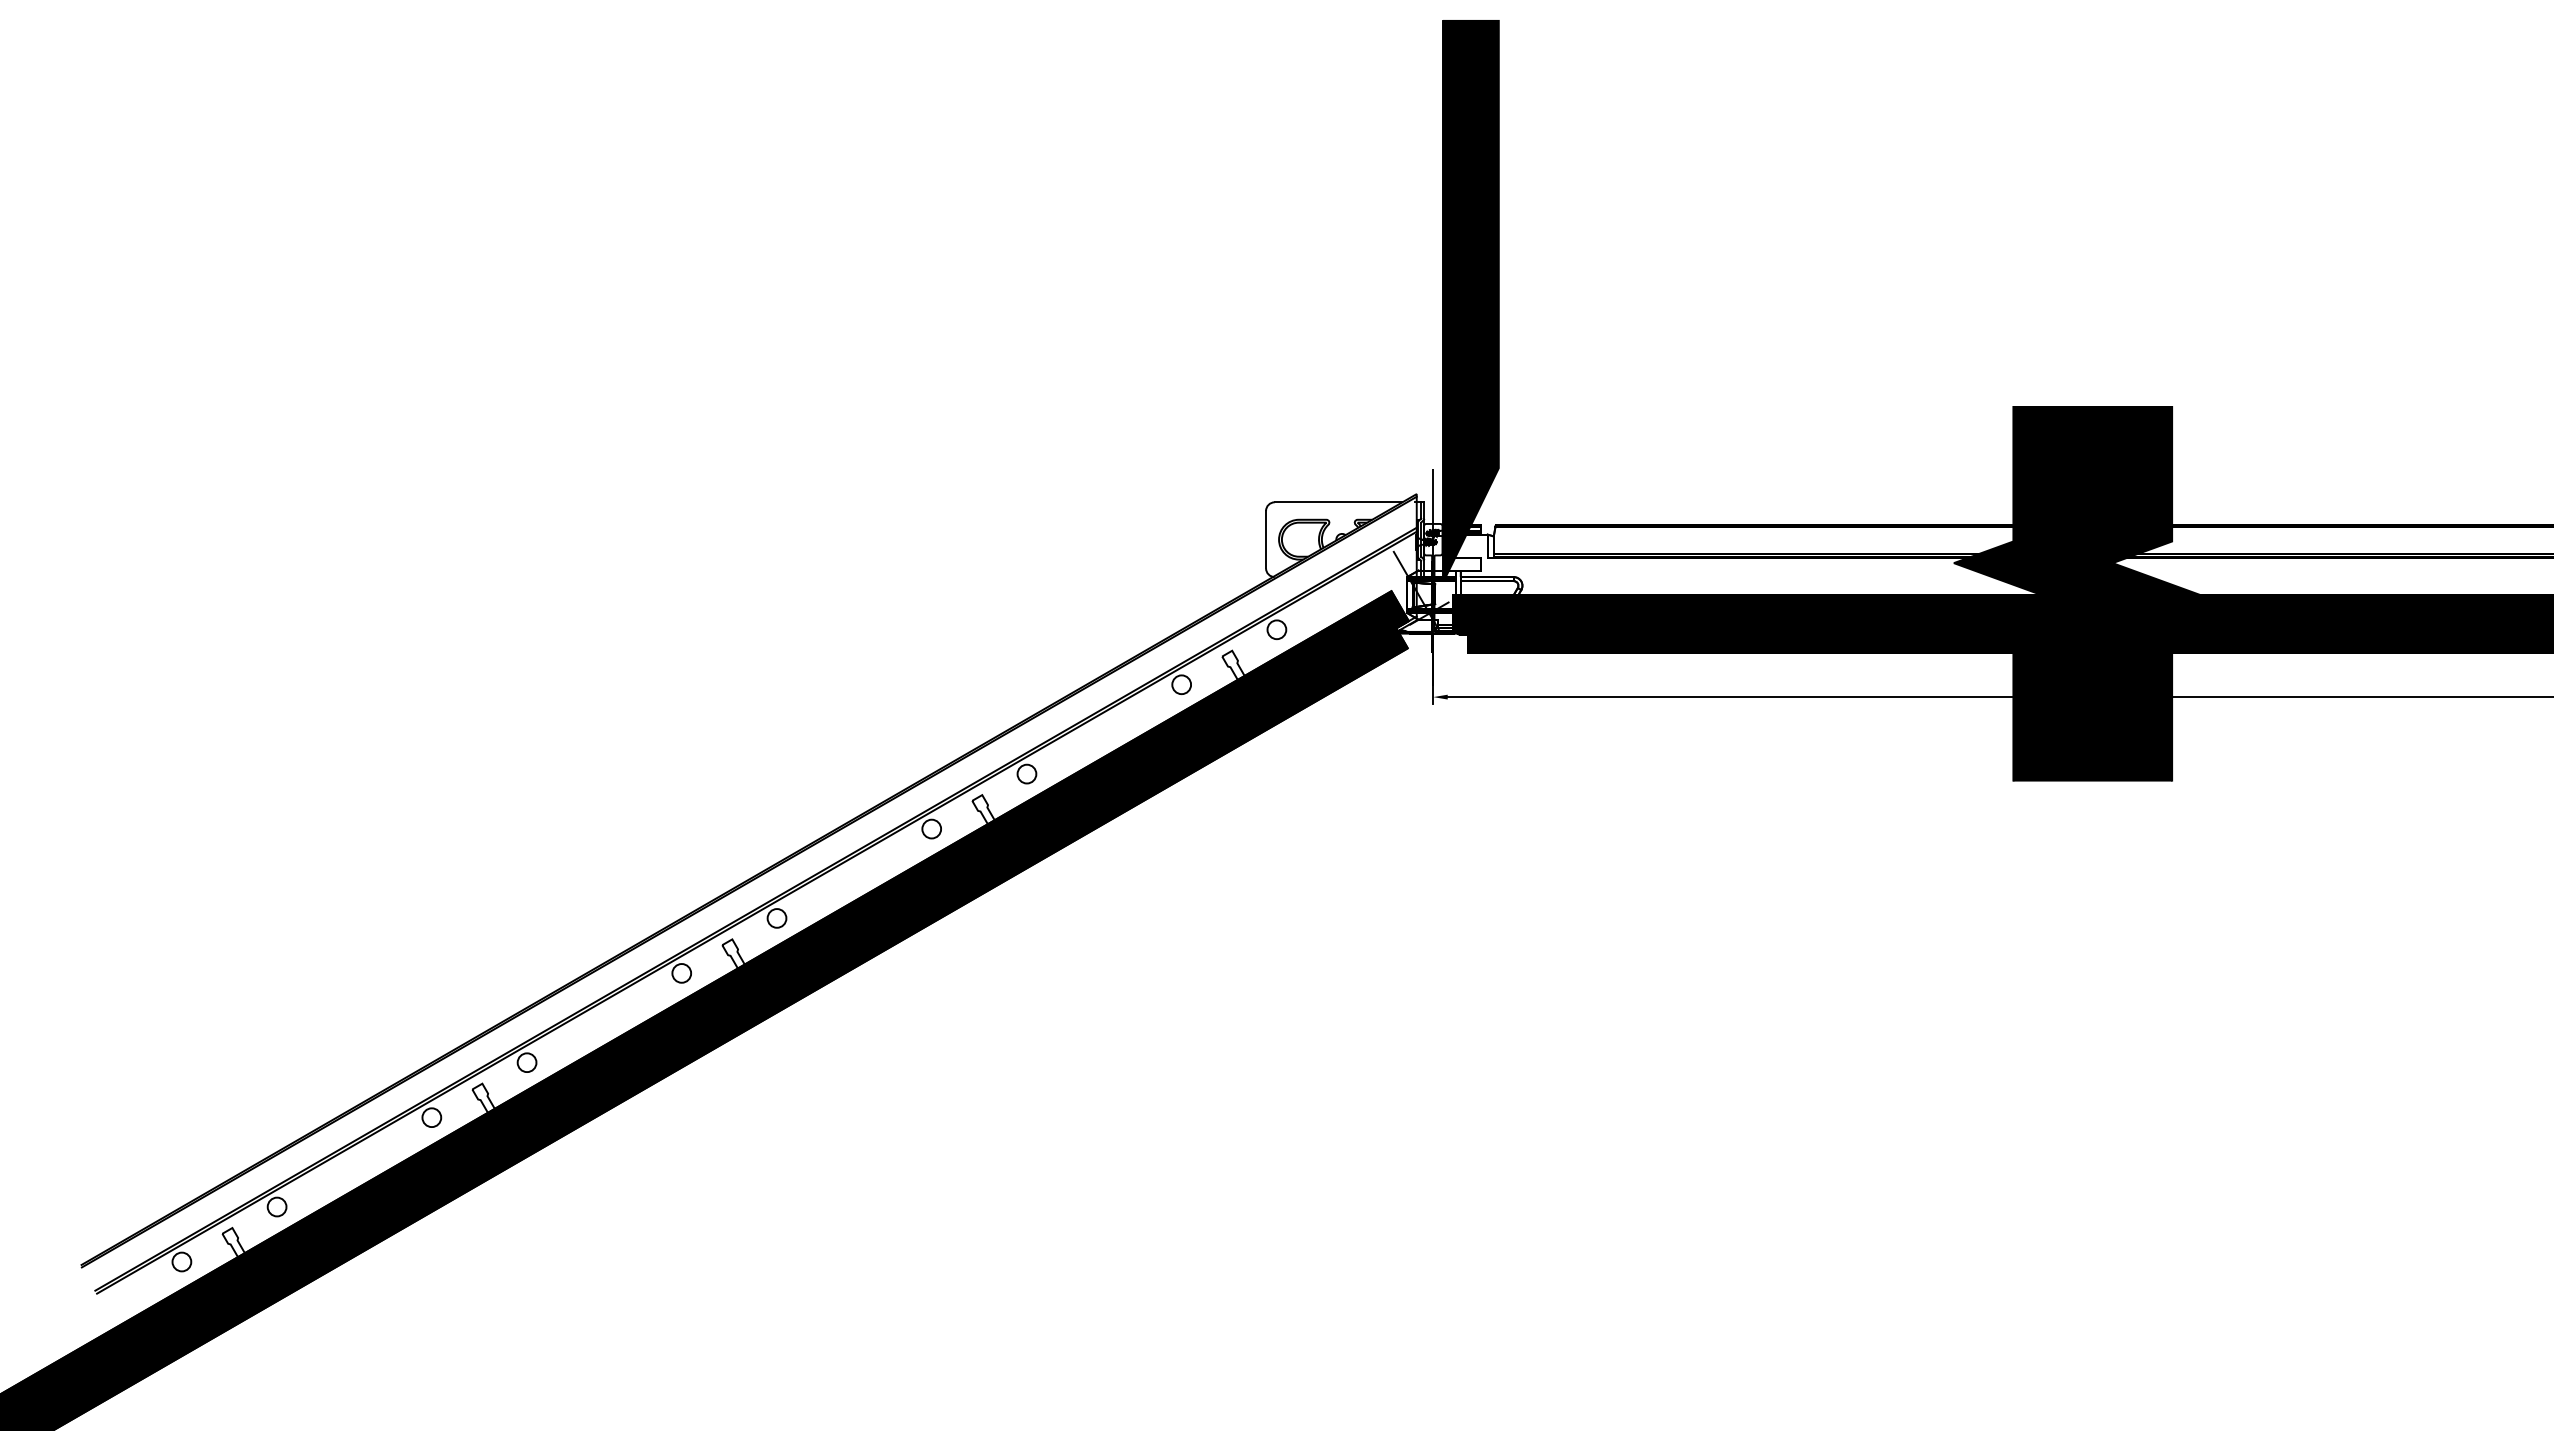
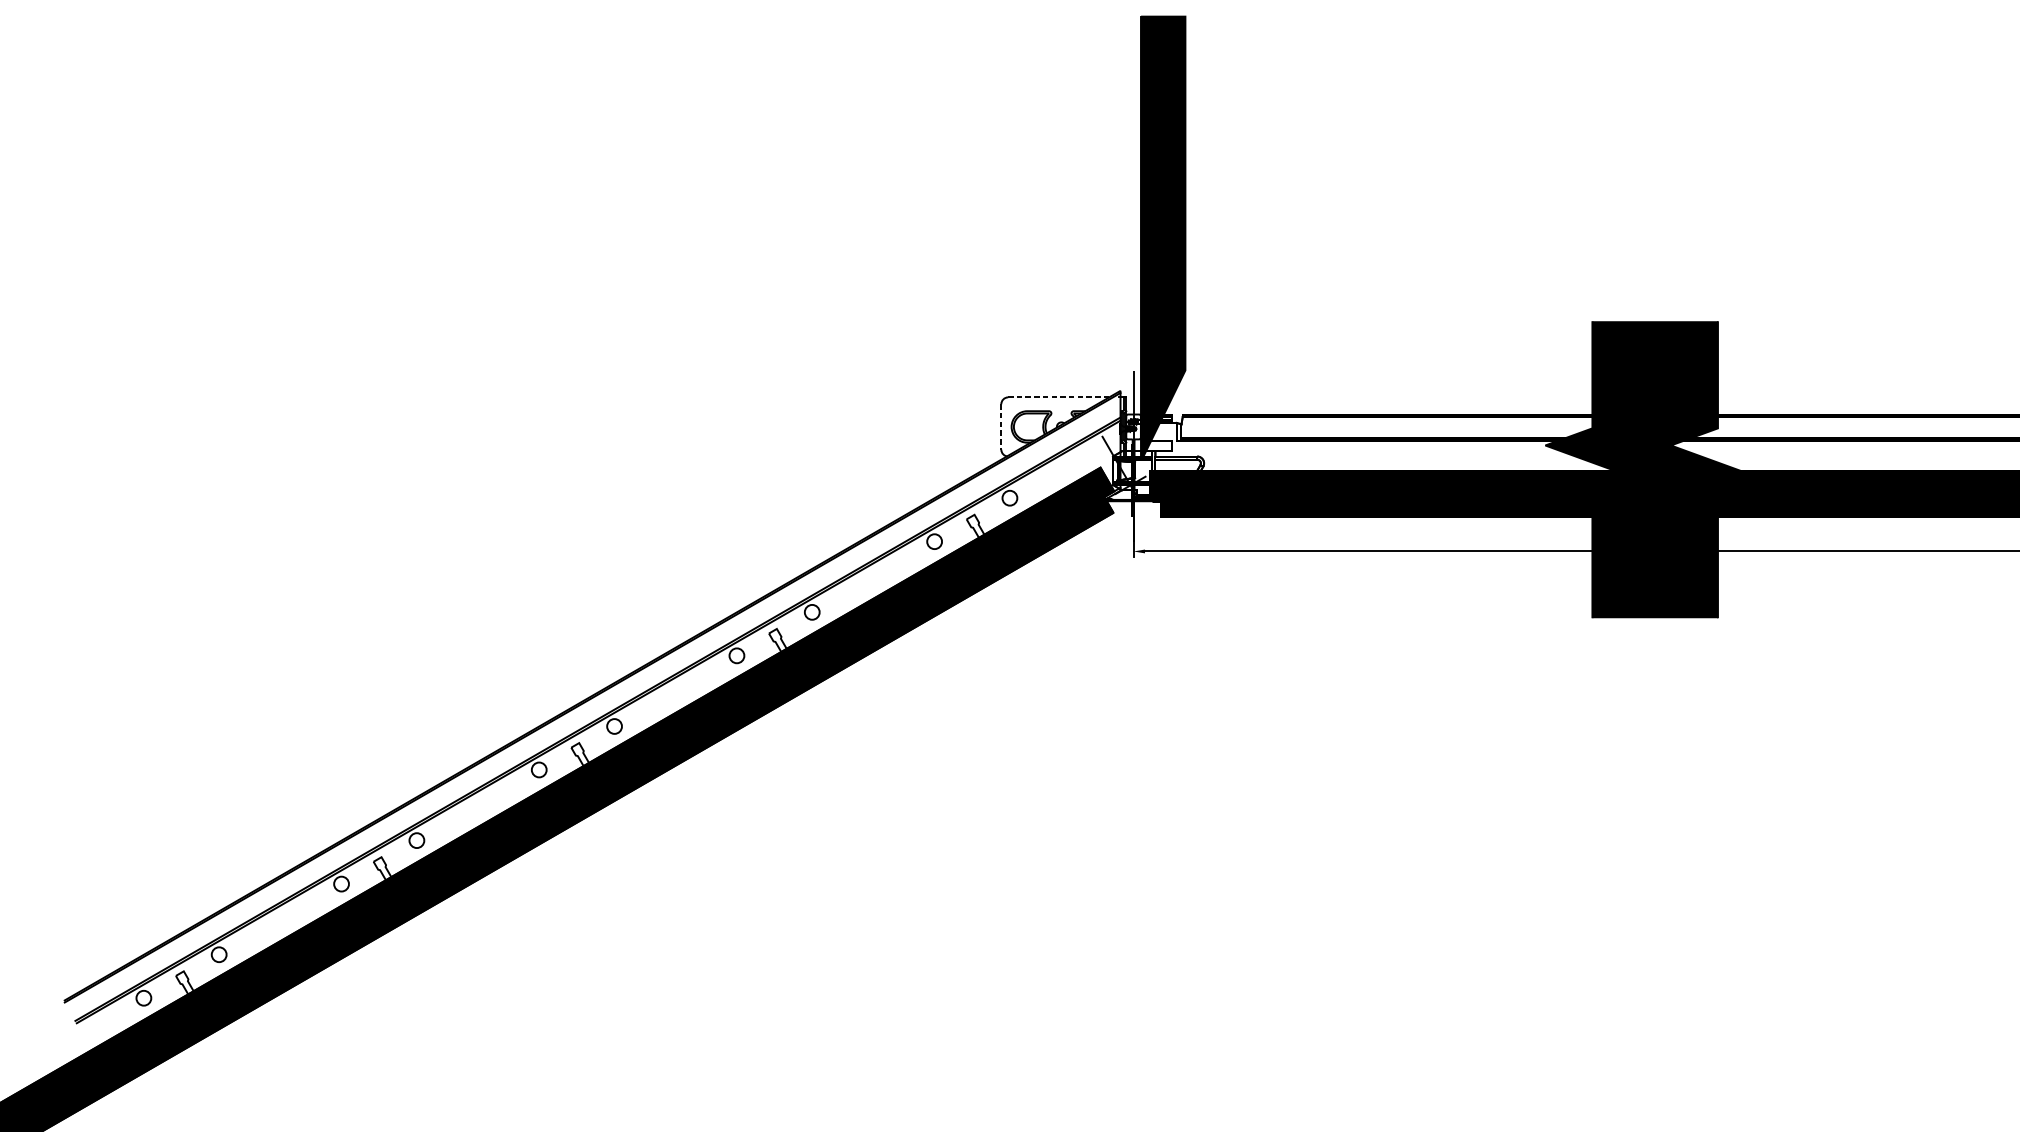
line: (1338, 502) -> (1058, 397), solid -> dashed
line: (1266, 539) -> (1001, 426), solid -> dashed

